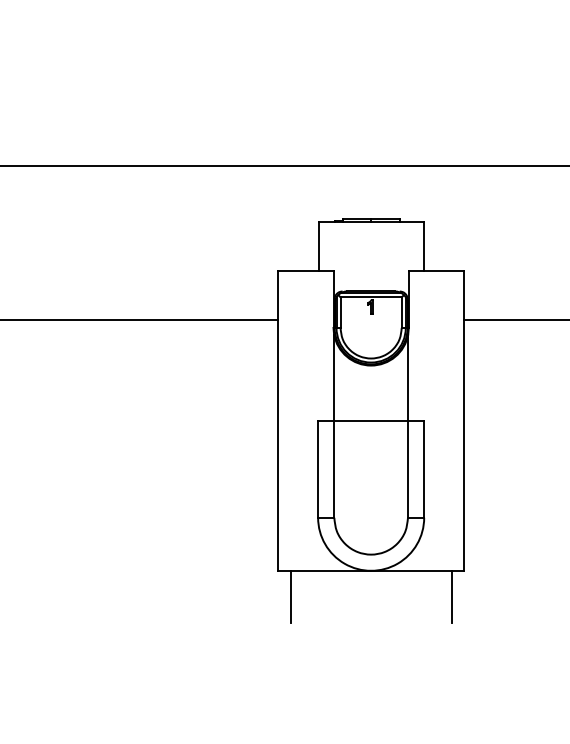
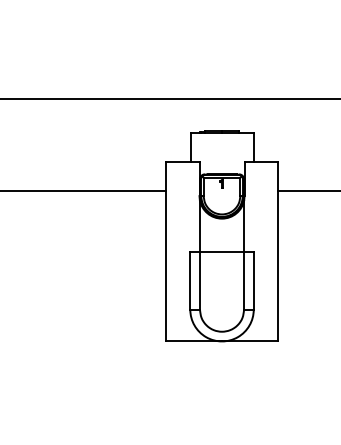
line: (290, 596) -> (173, 356), removed
line: (452, 596) -> (270, 356), removed

